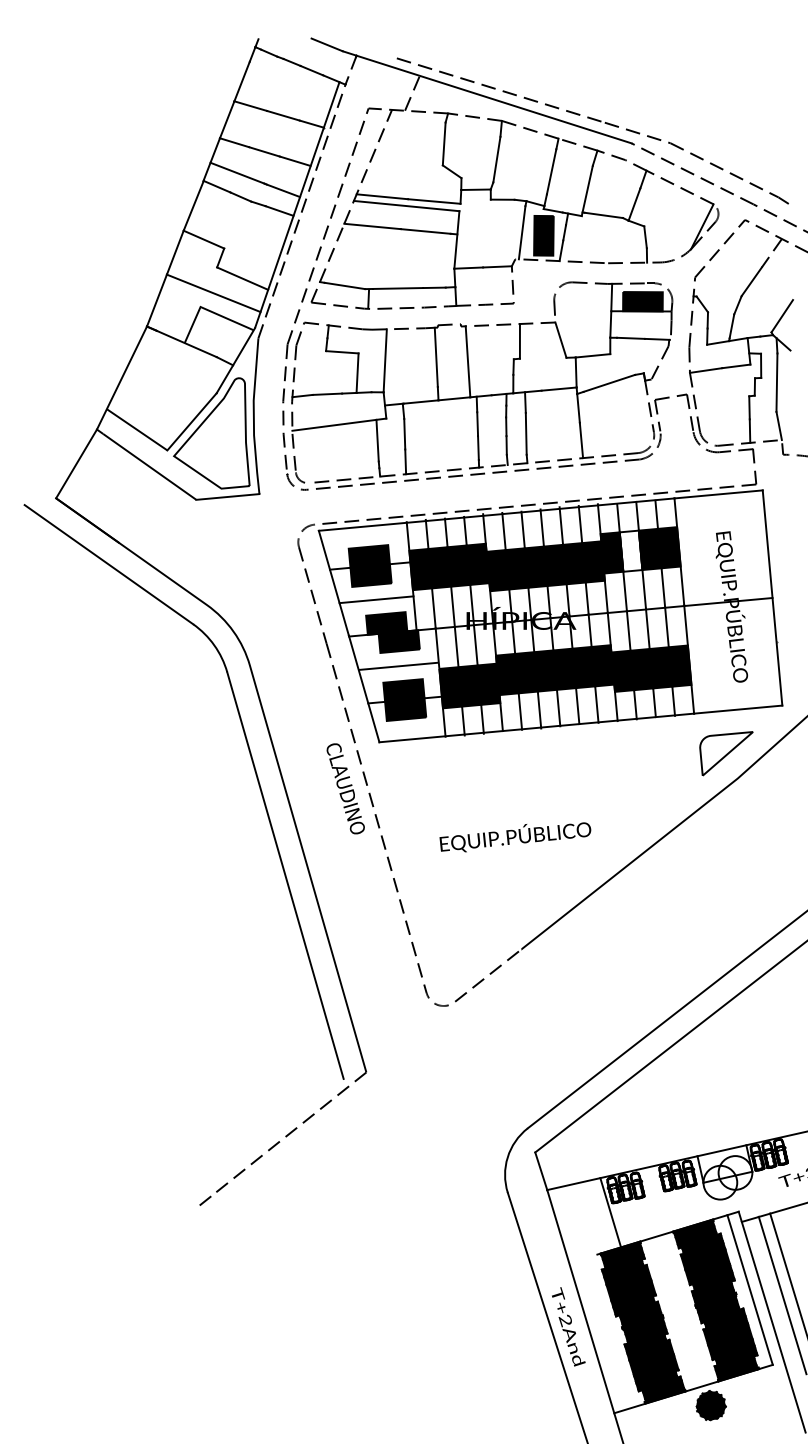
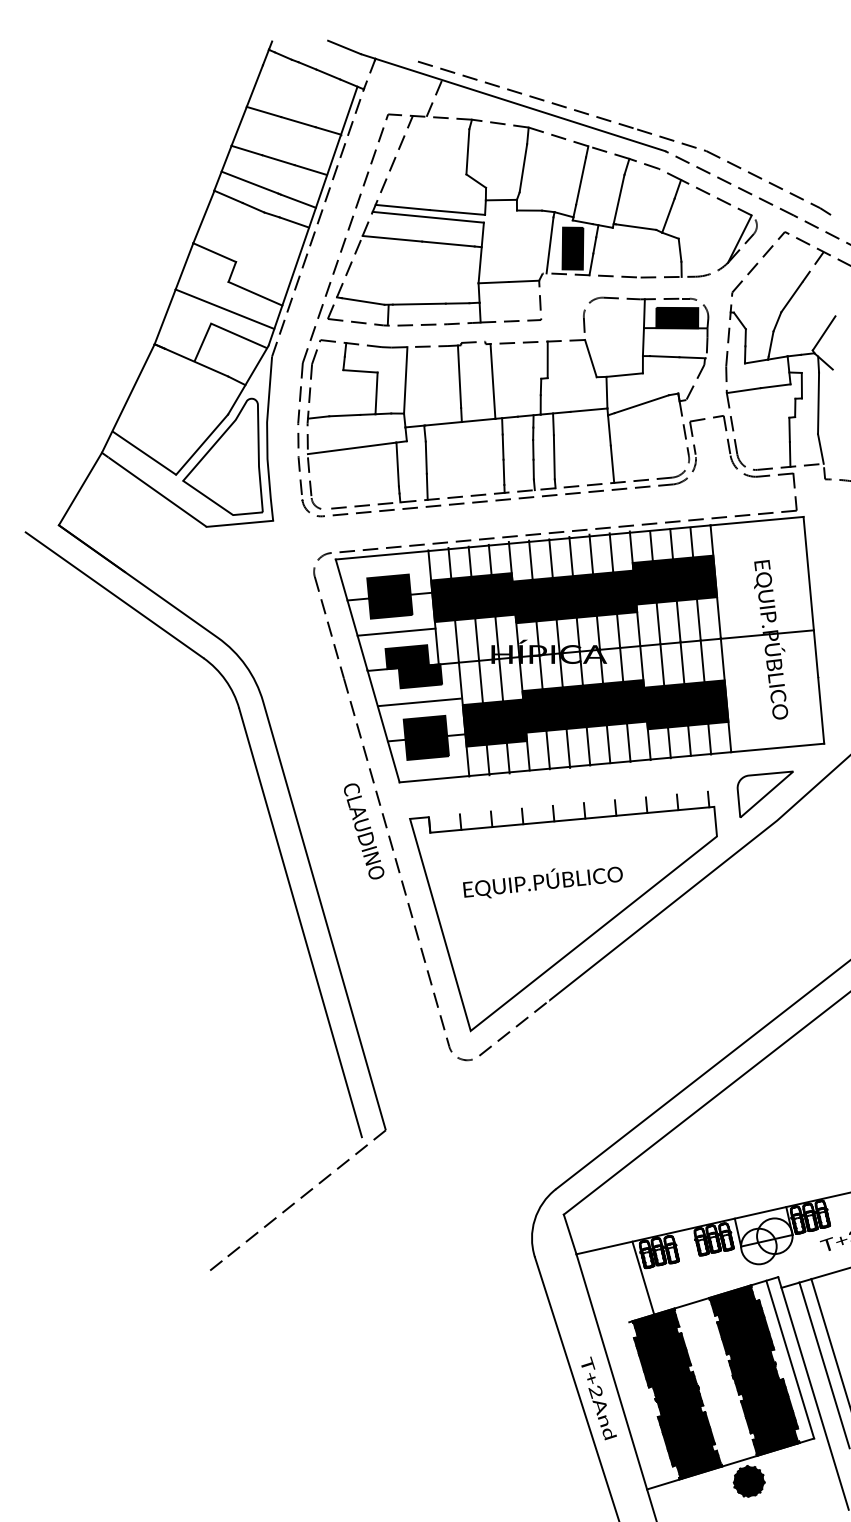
fill: (630, 550) -> (664, 580), added
part: (534, 864) -> (563, 911), added

